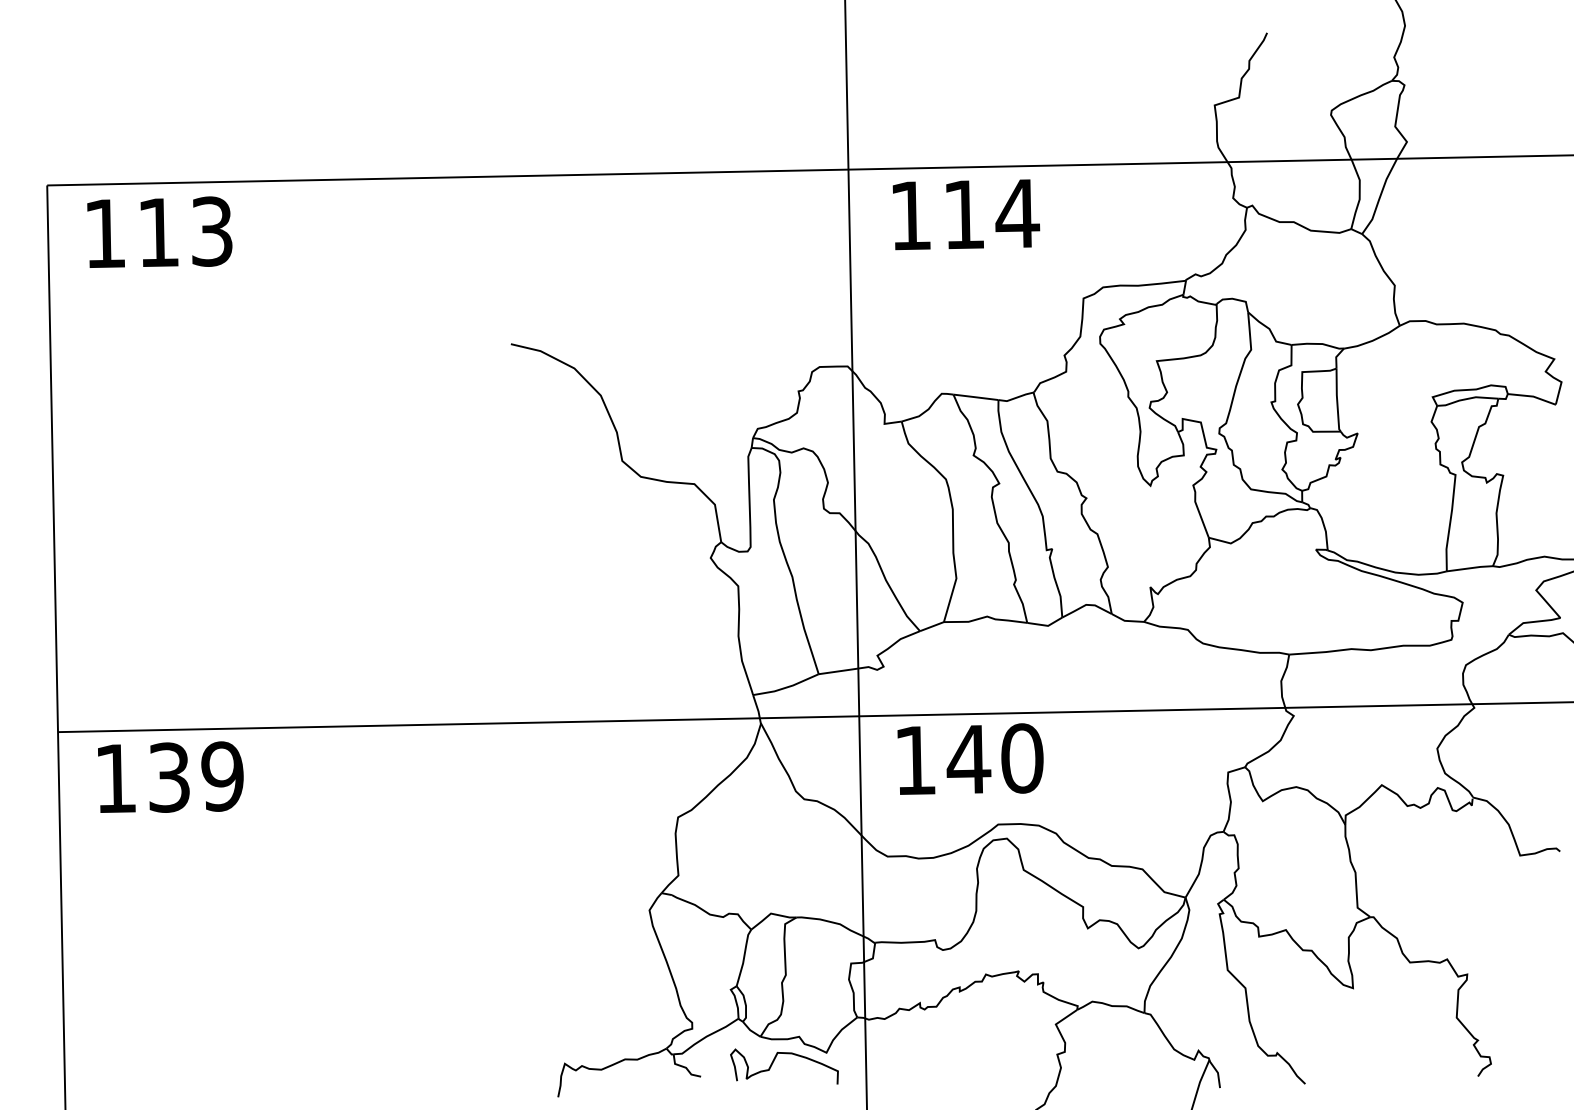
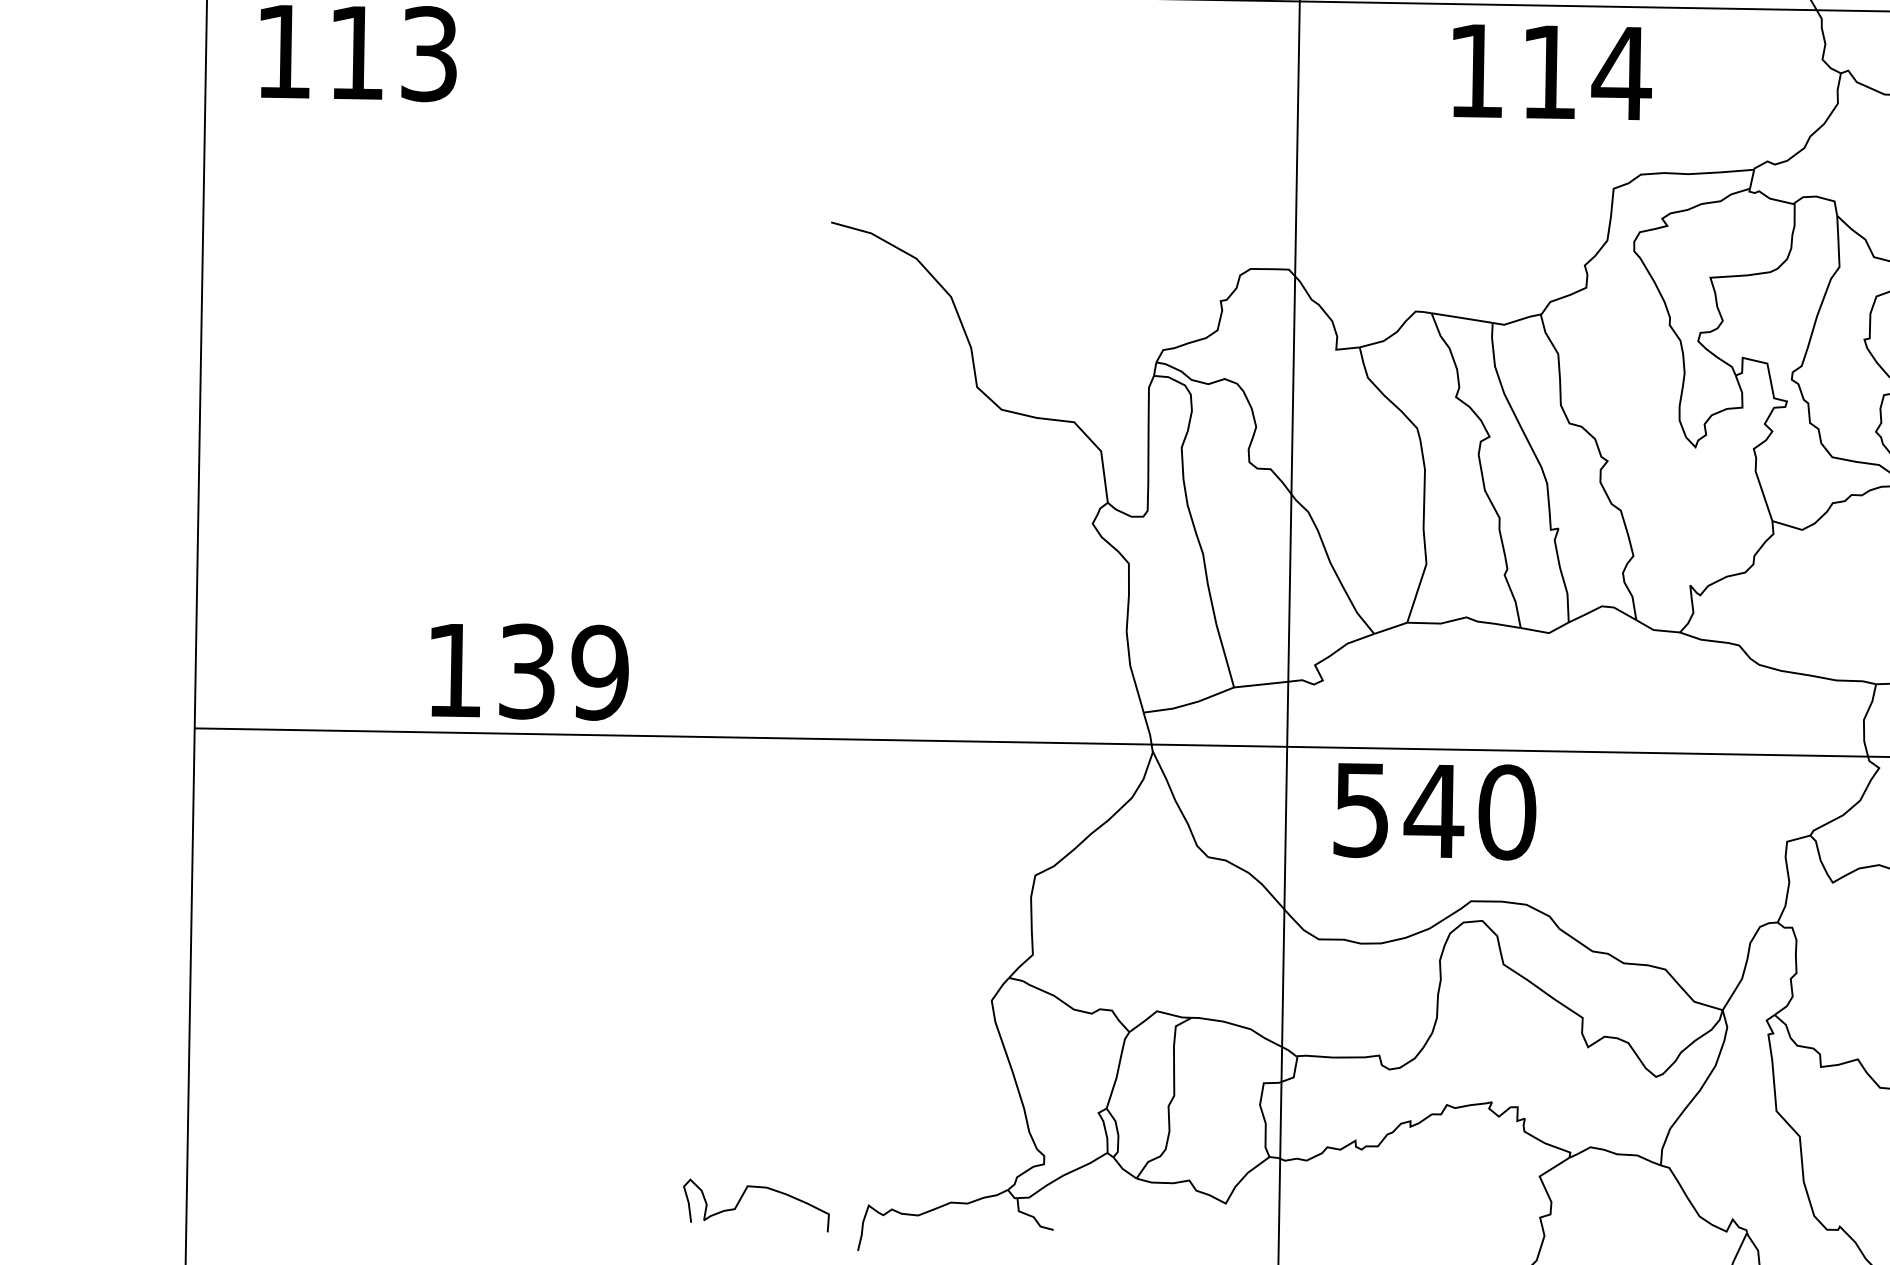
text: (966, 214) -> (1552, 71), moved
text: (915, 760) -> (1361, 809), 140 -> 540
text: (170, 776) -> (529, 670), moved
curve: (774, 1061) -> (742, 1197), moved

